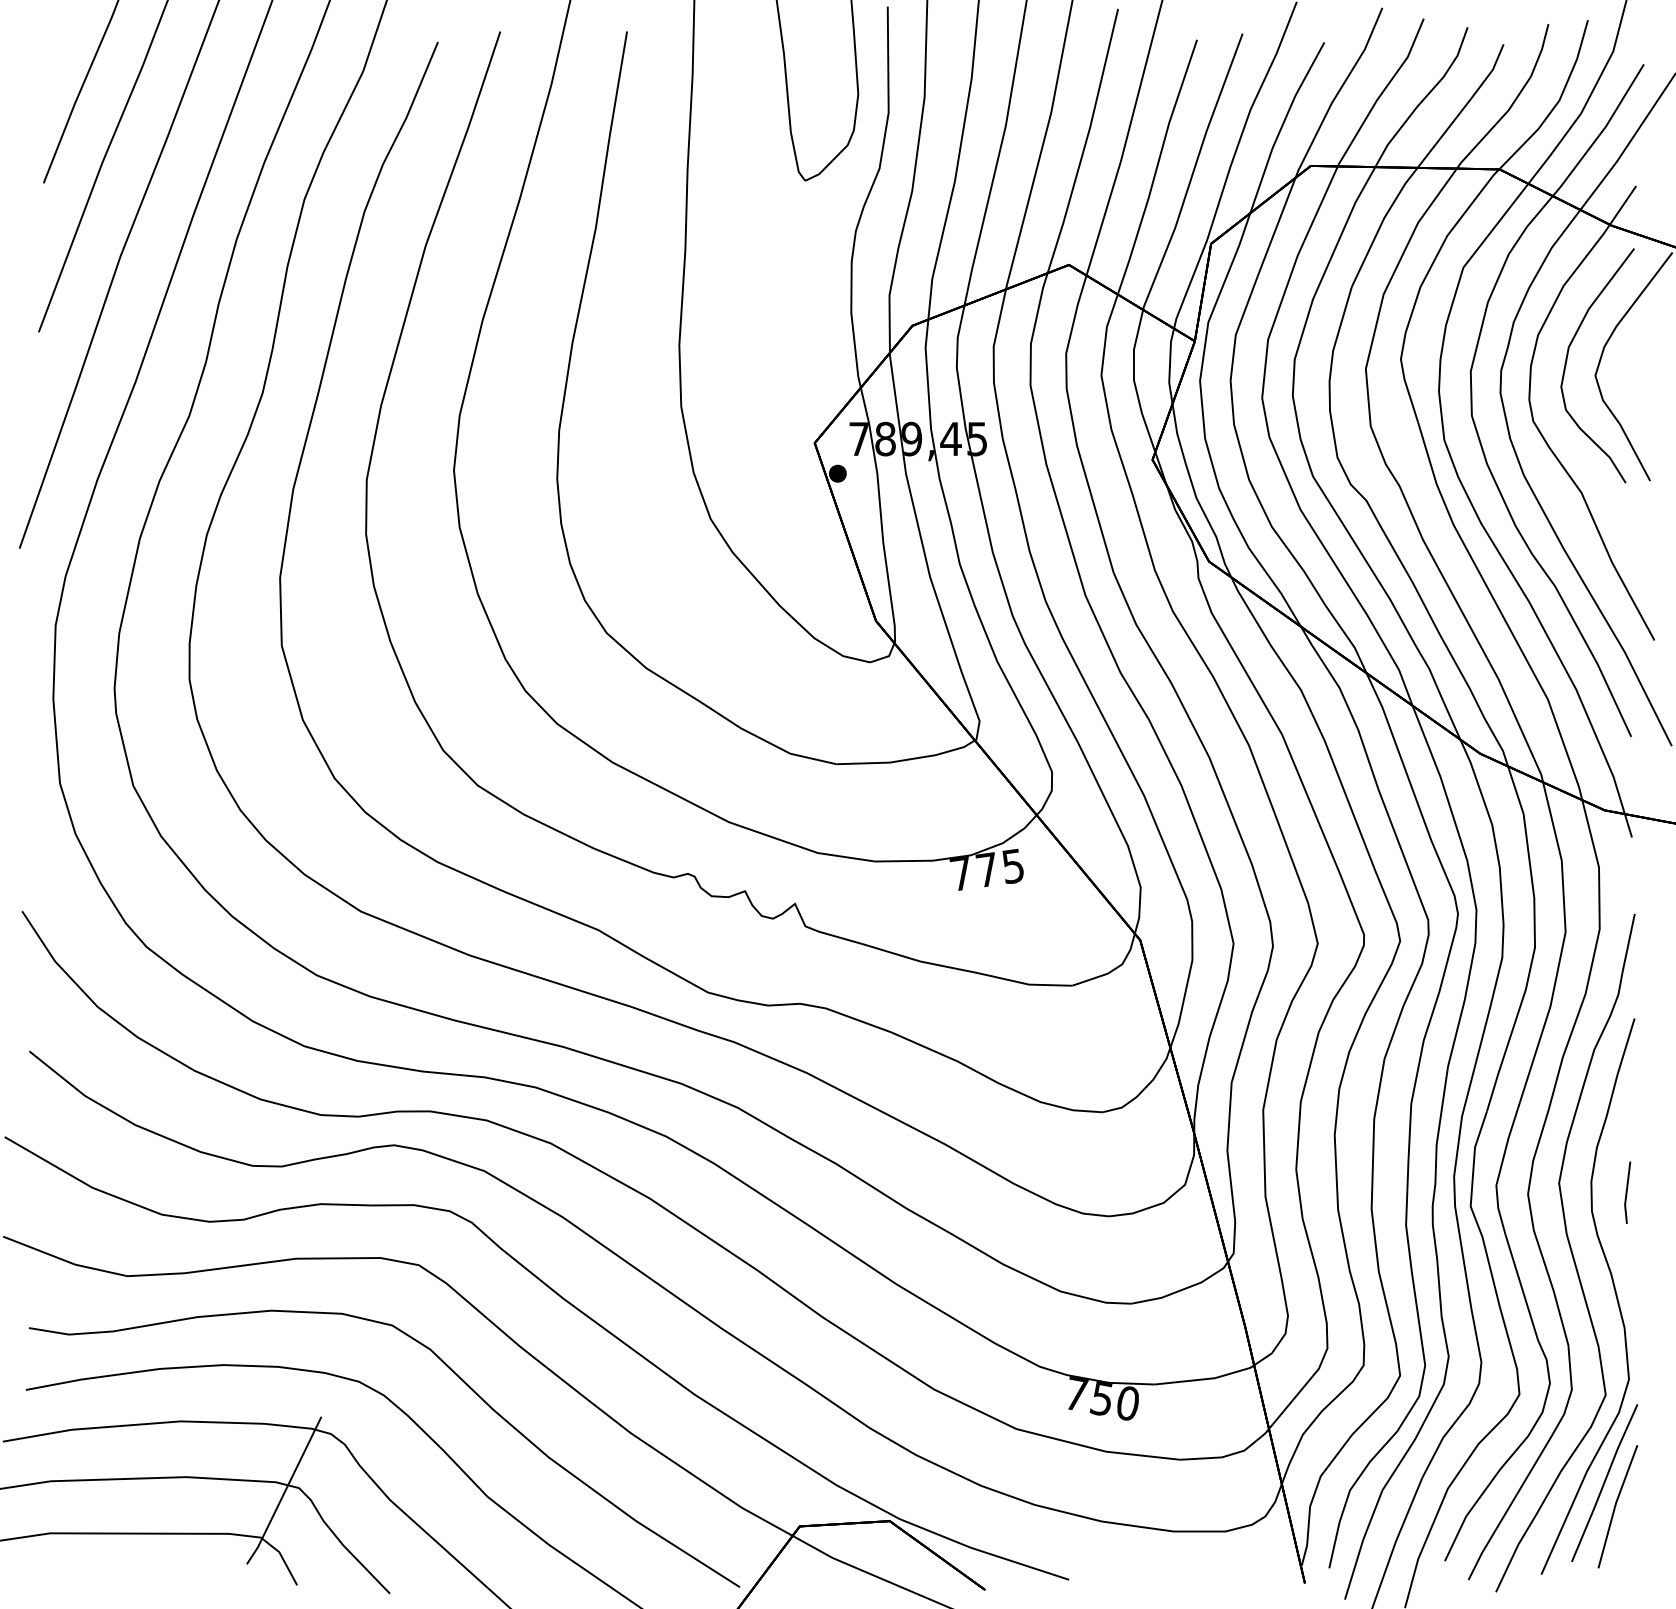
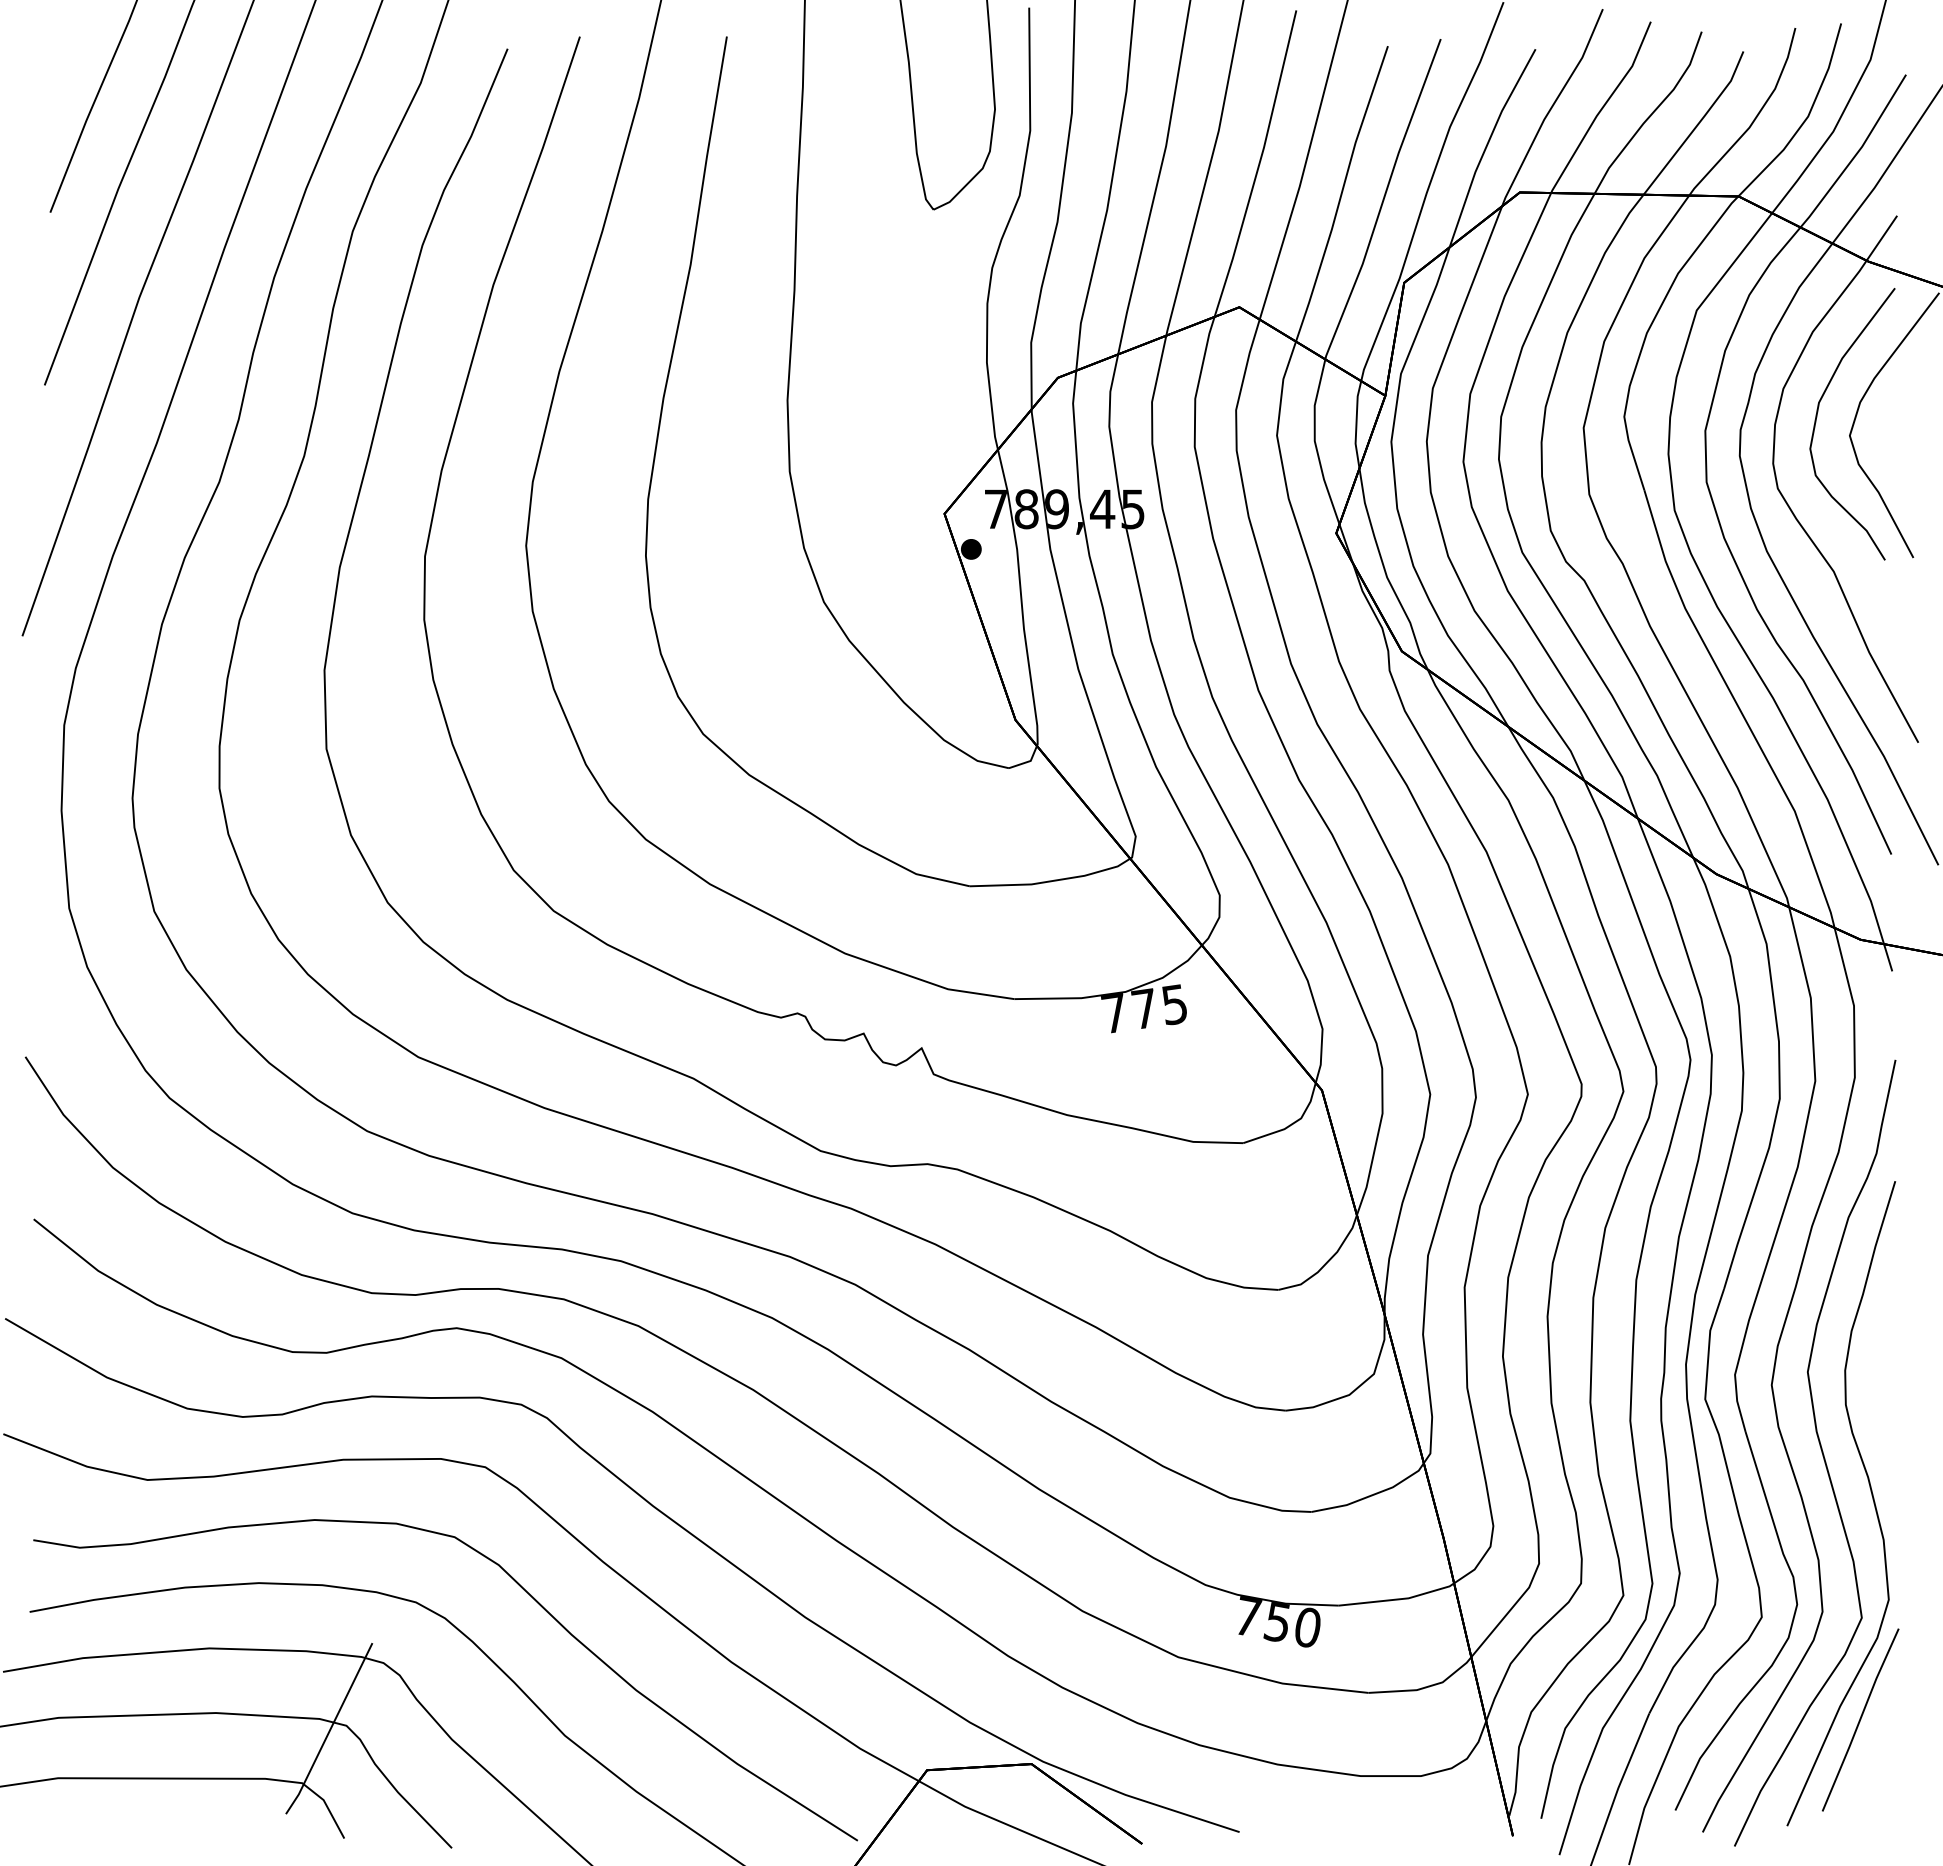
line: (1627, 1192) -> (1886, 1383), removed
line: (1615, 1506) -> (1873, 1747), removed

